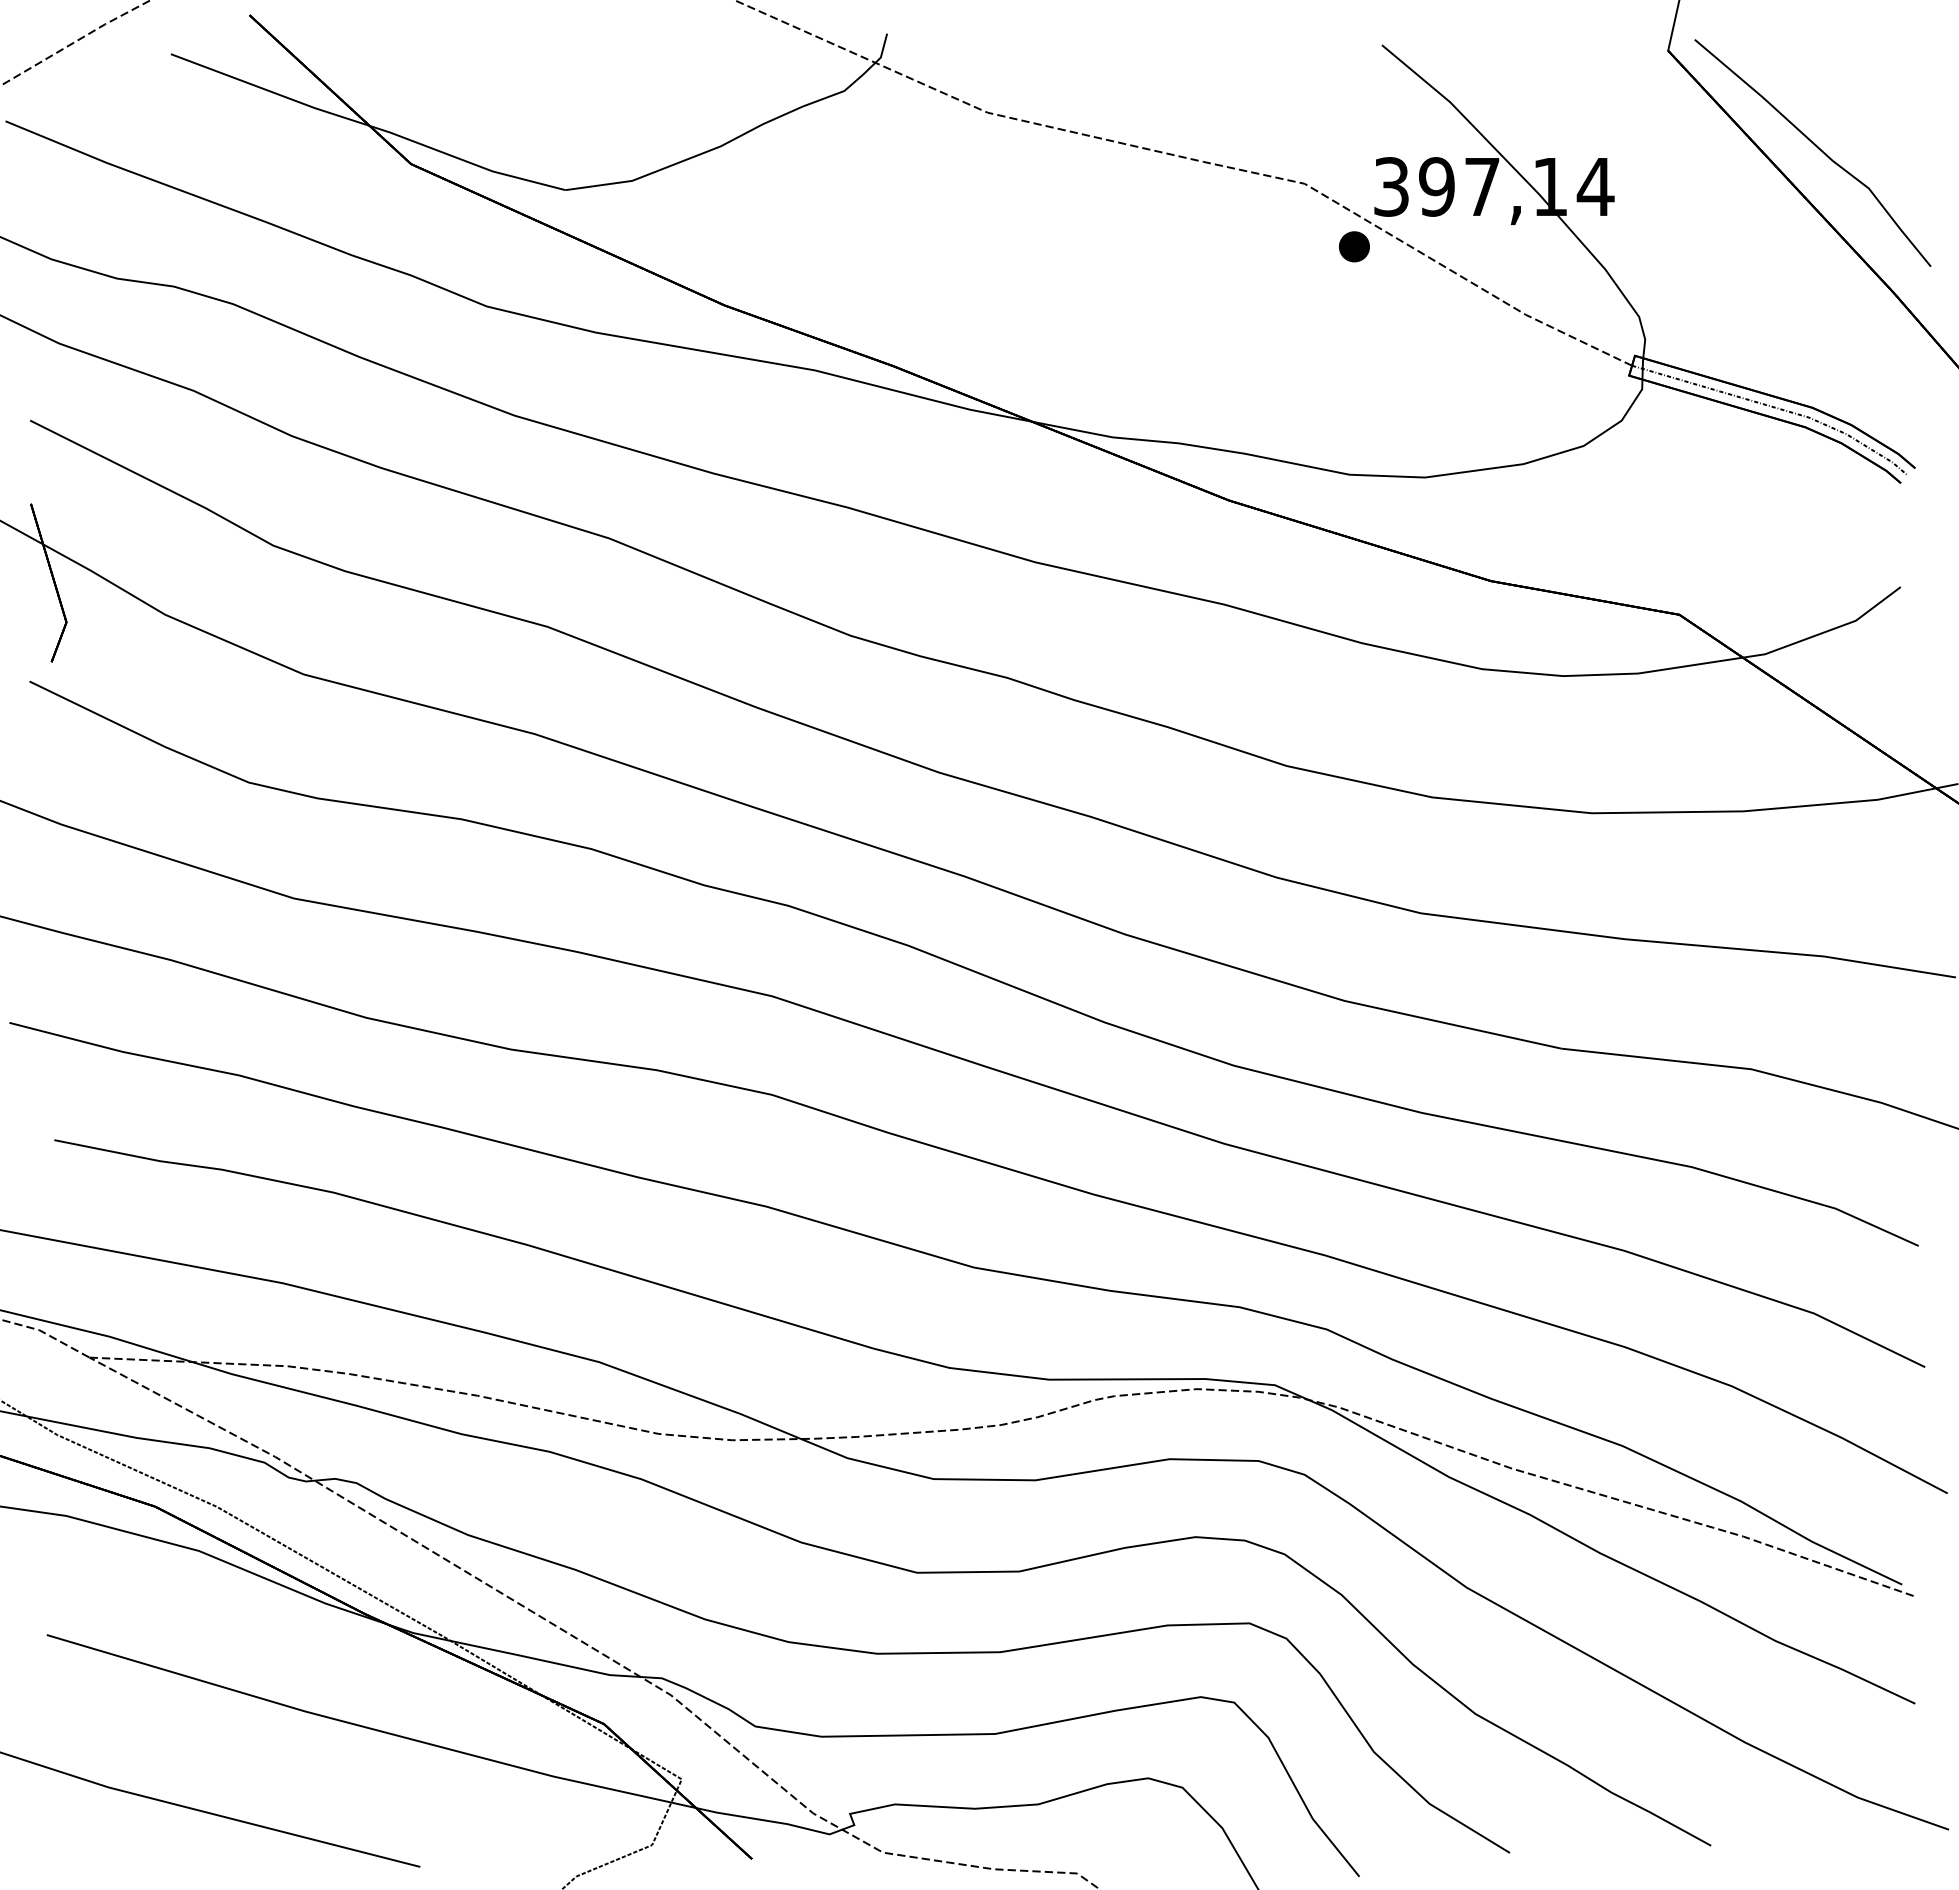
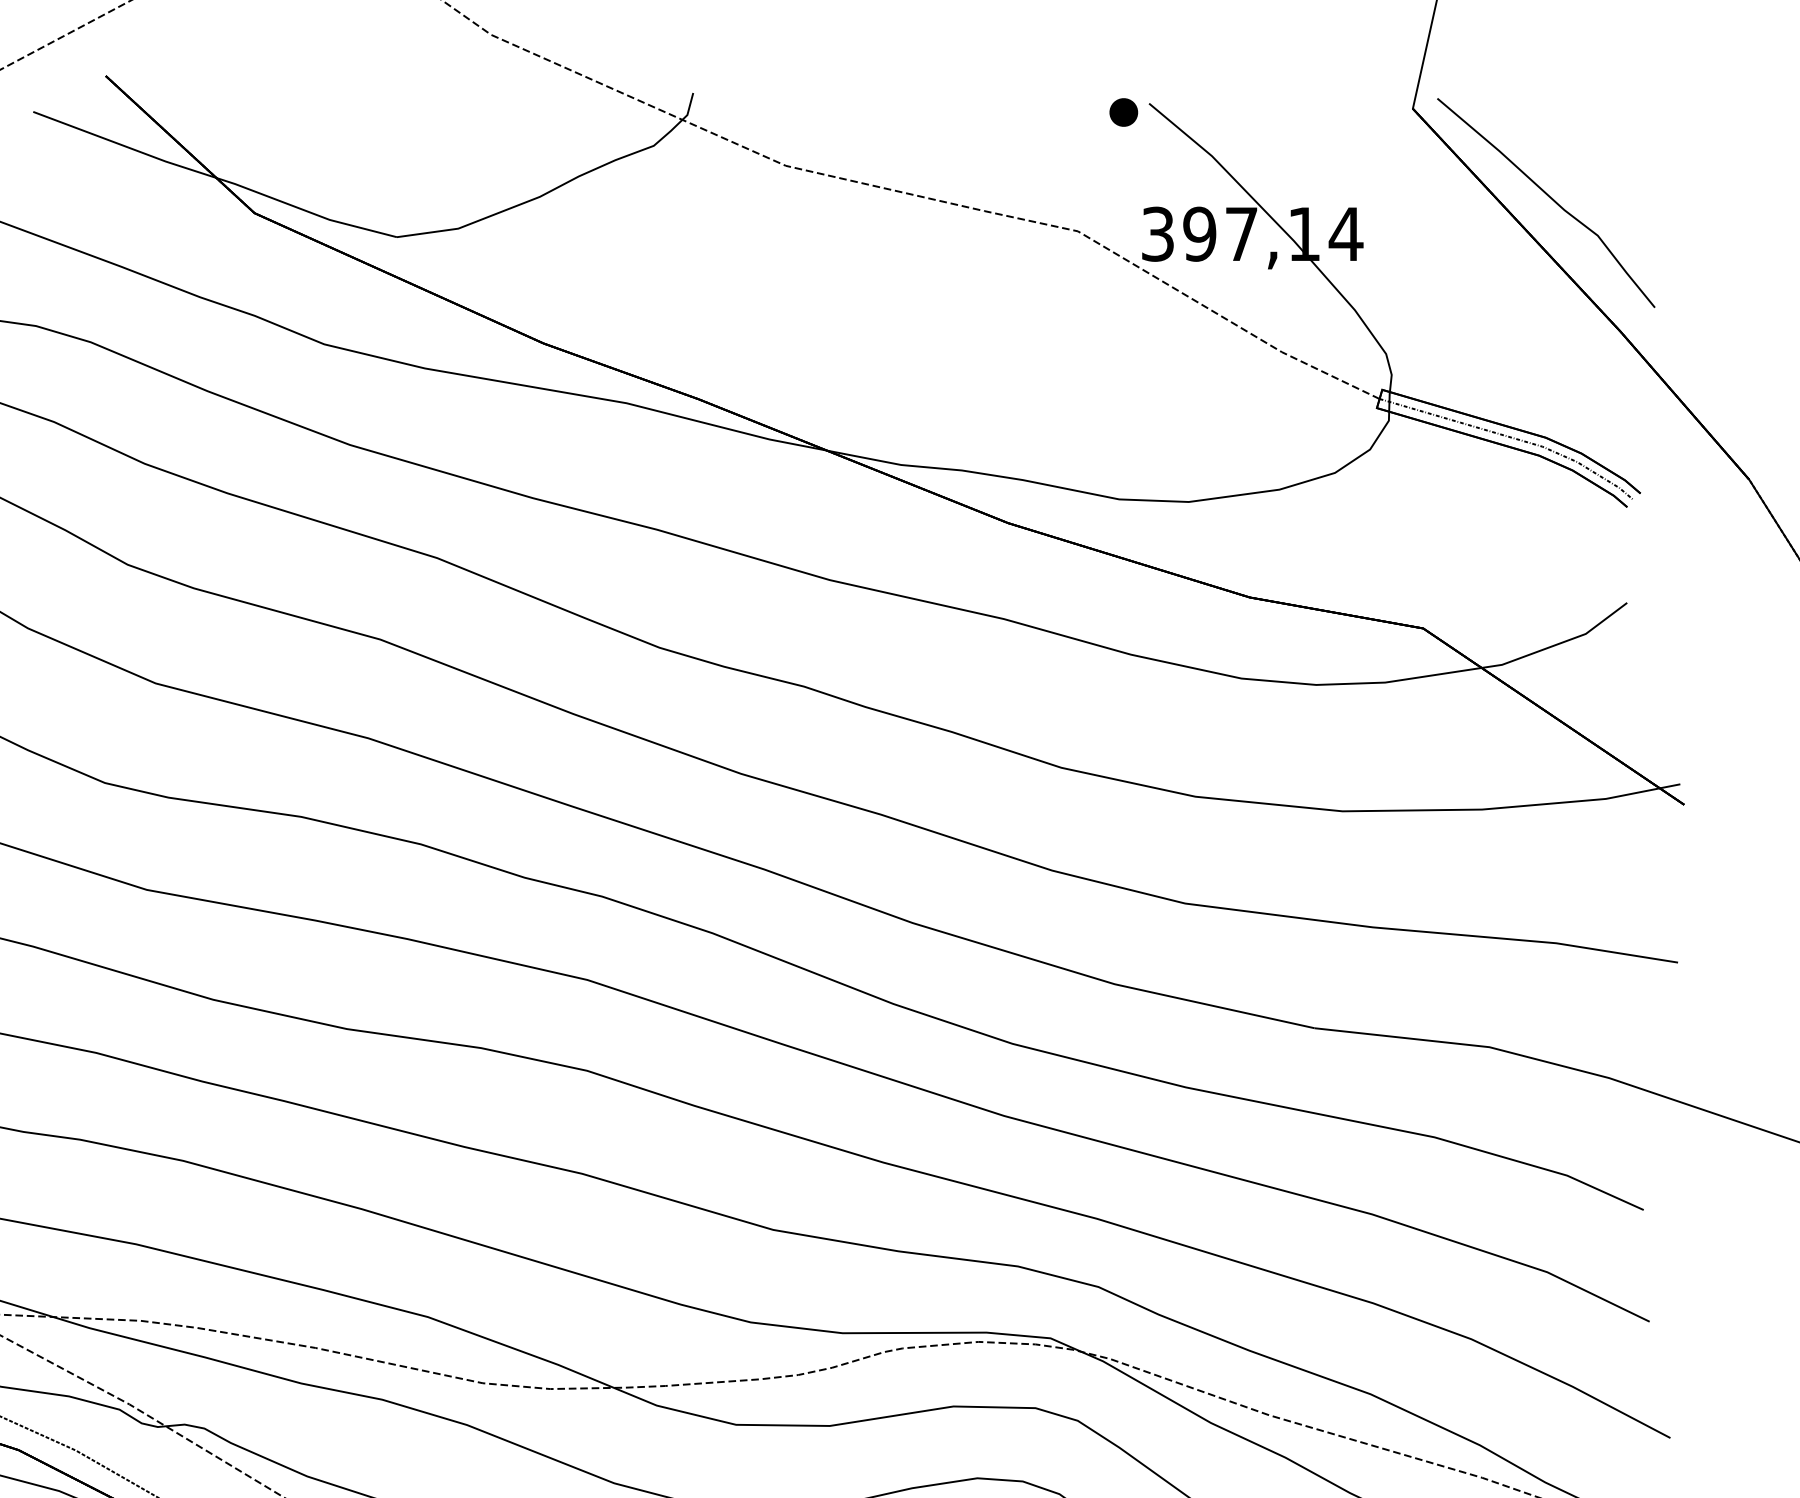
part: (1354, 246) -> (1123, 112), moved

